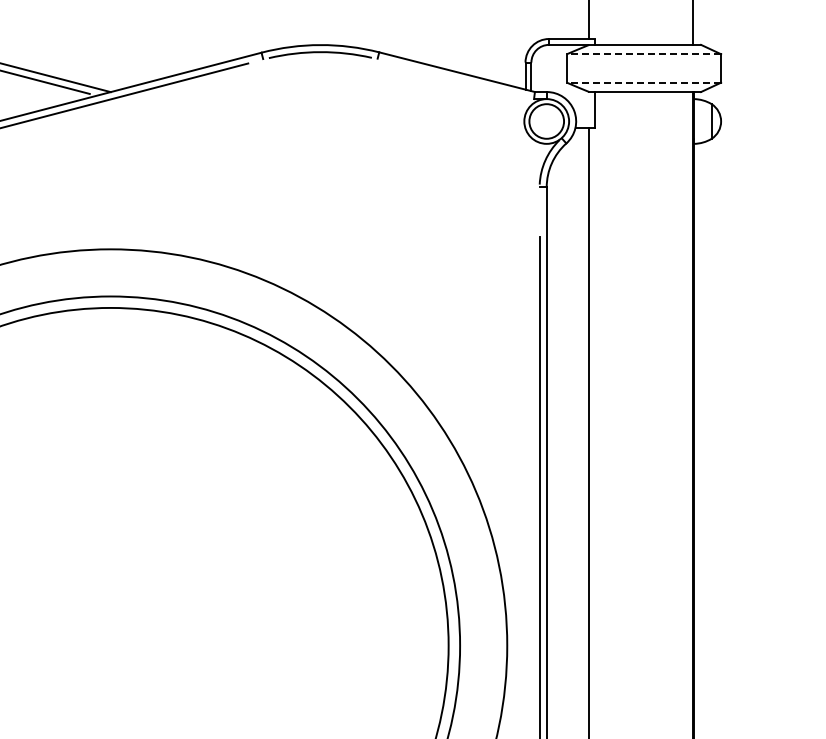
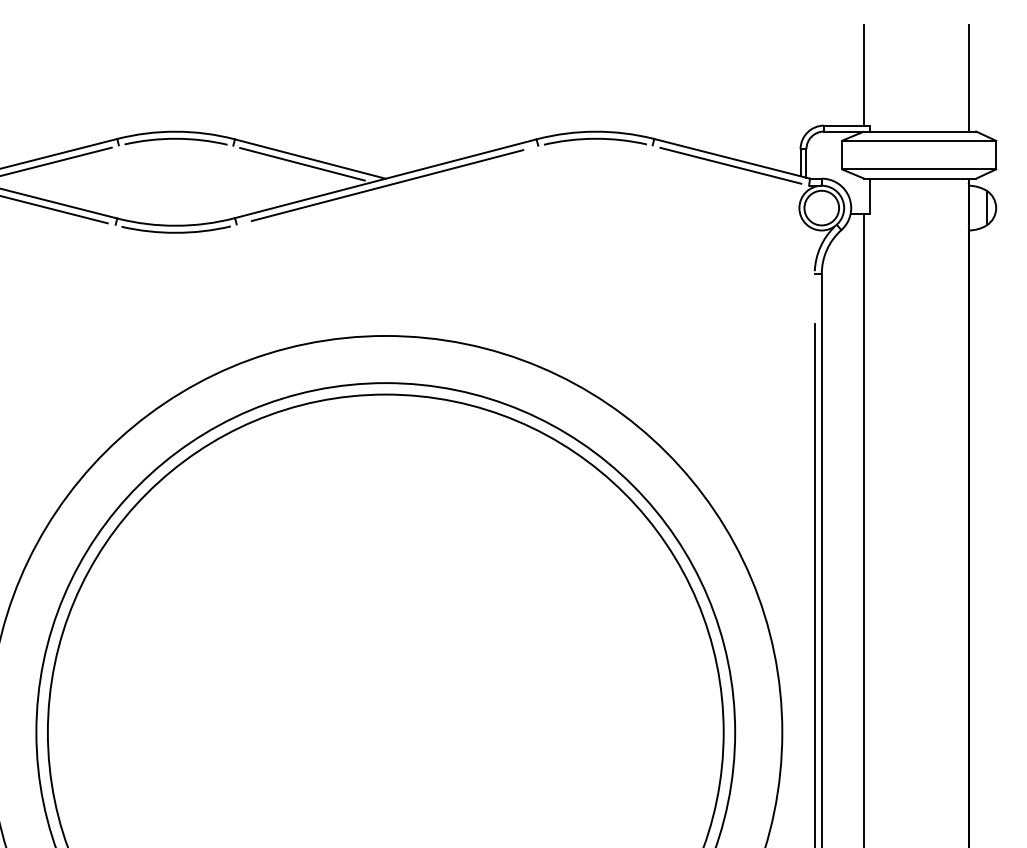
line: (643, 53) -> (918, 140), dashed -> solid
line: (455, 78) -> (730, 165), added
line: (643, 82) -> (918, 169), dashed -> solid

